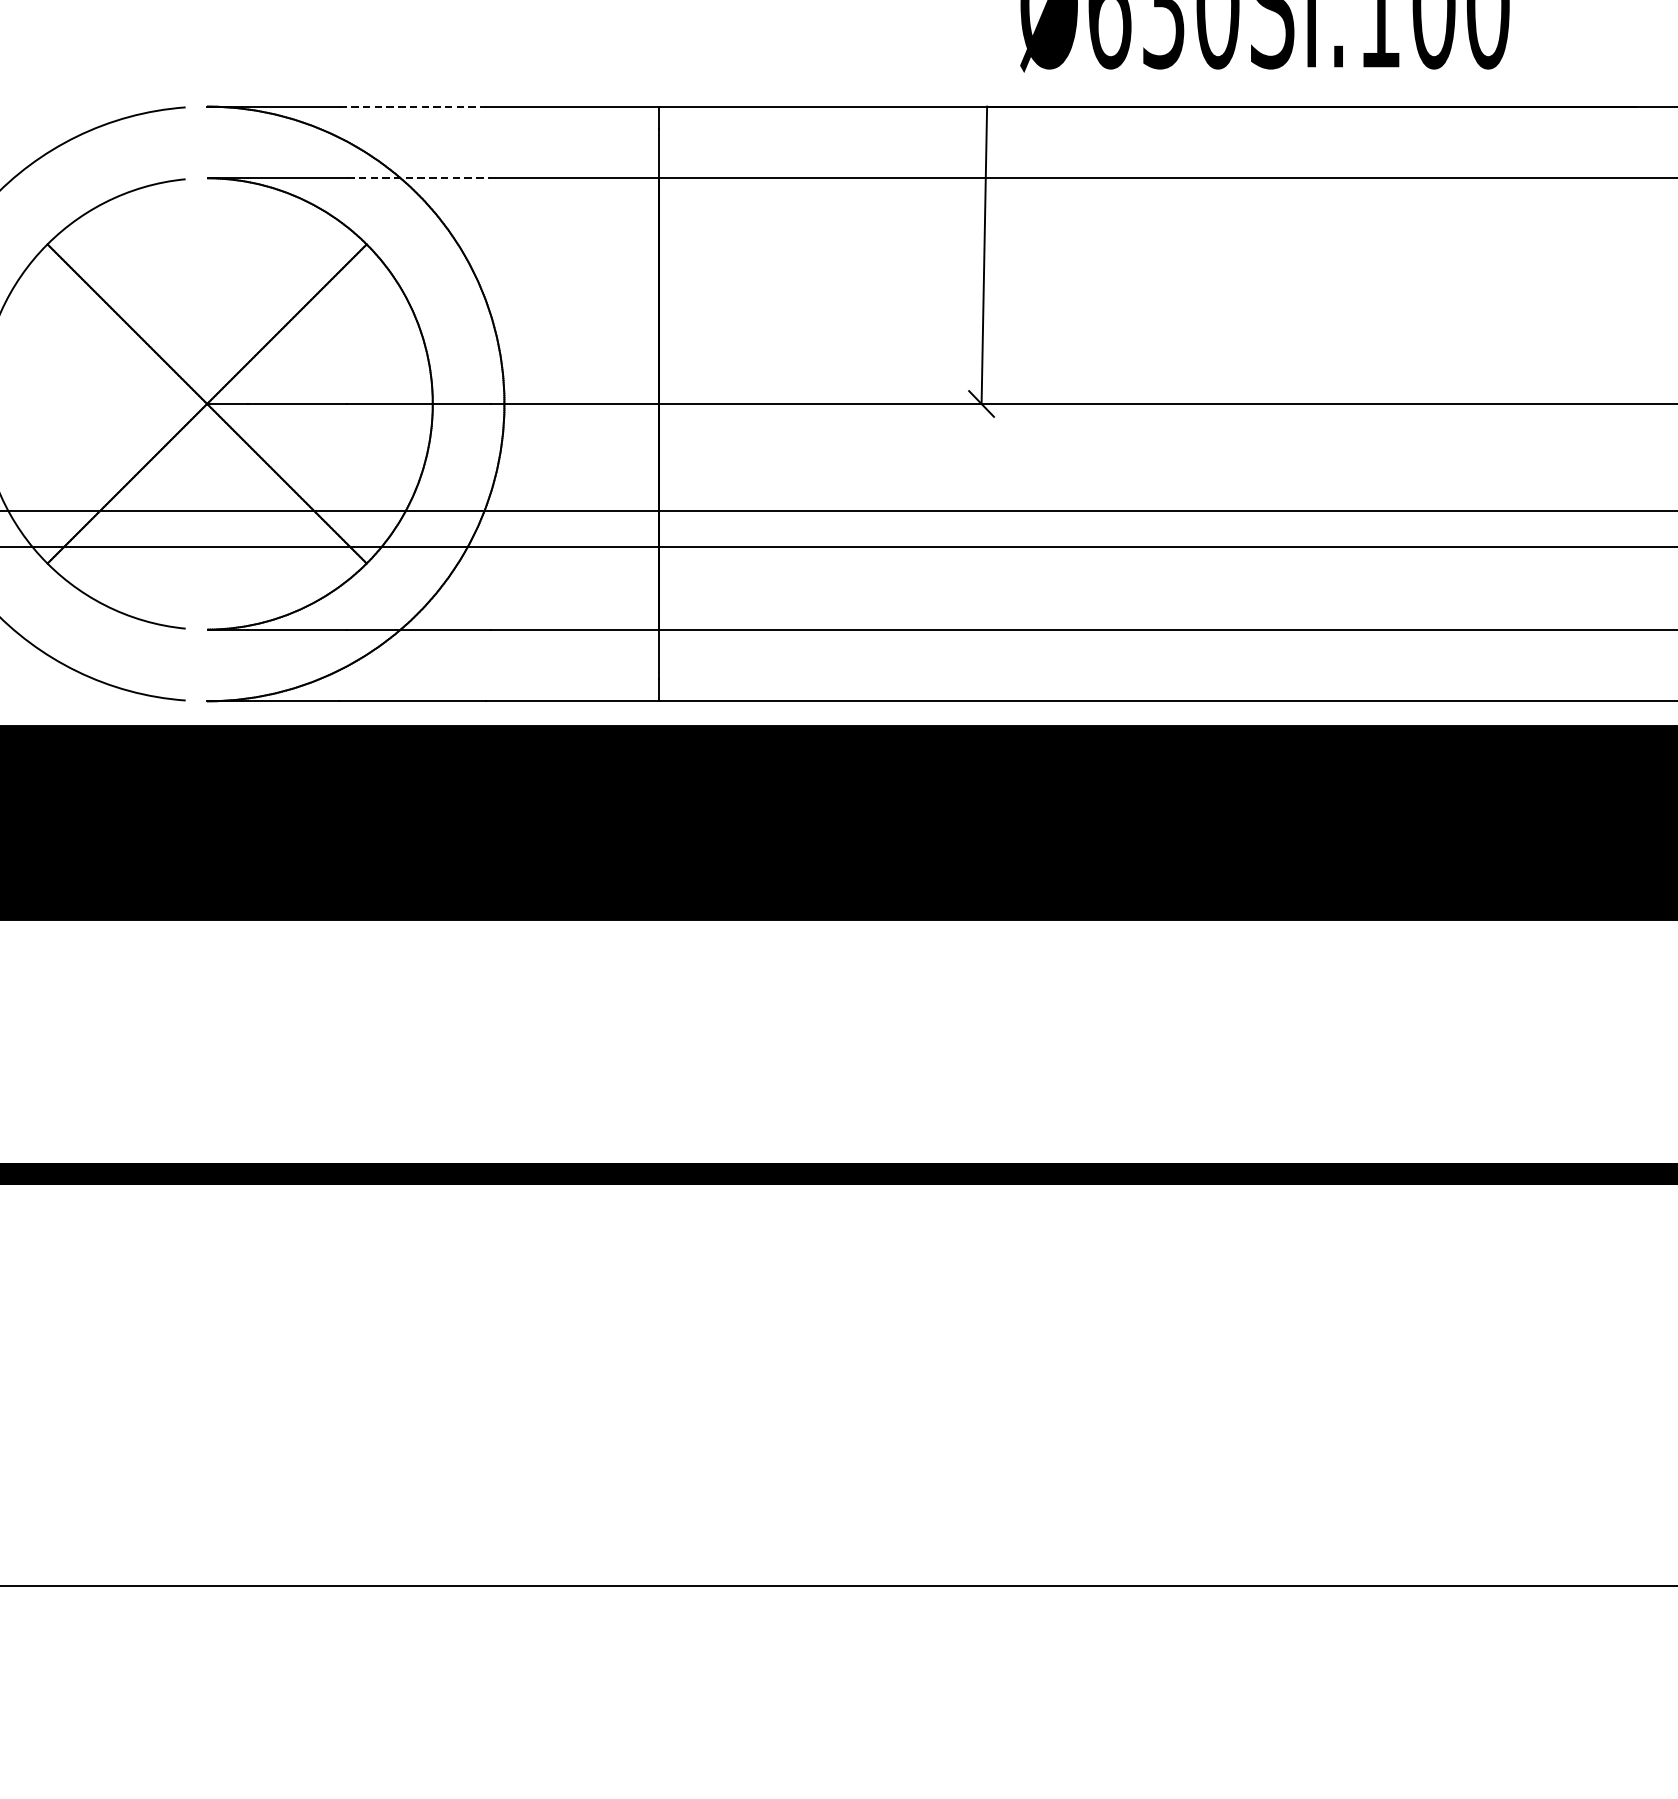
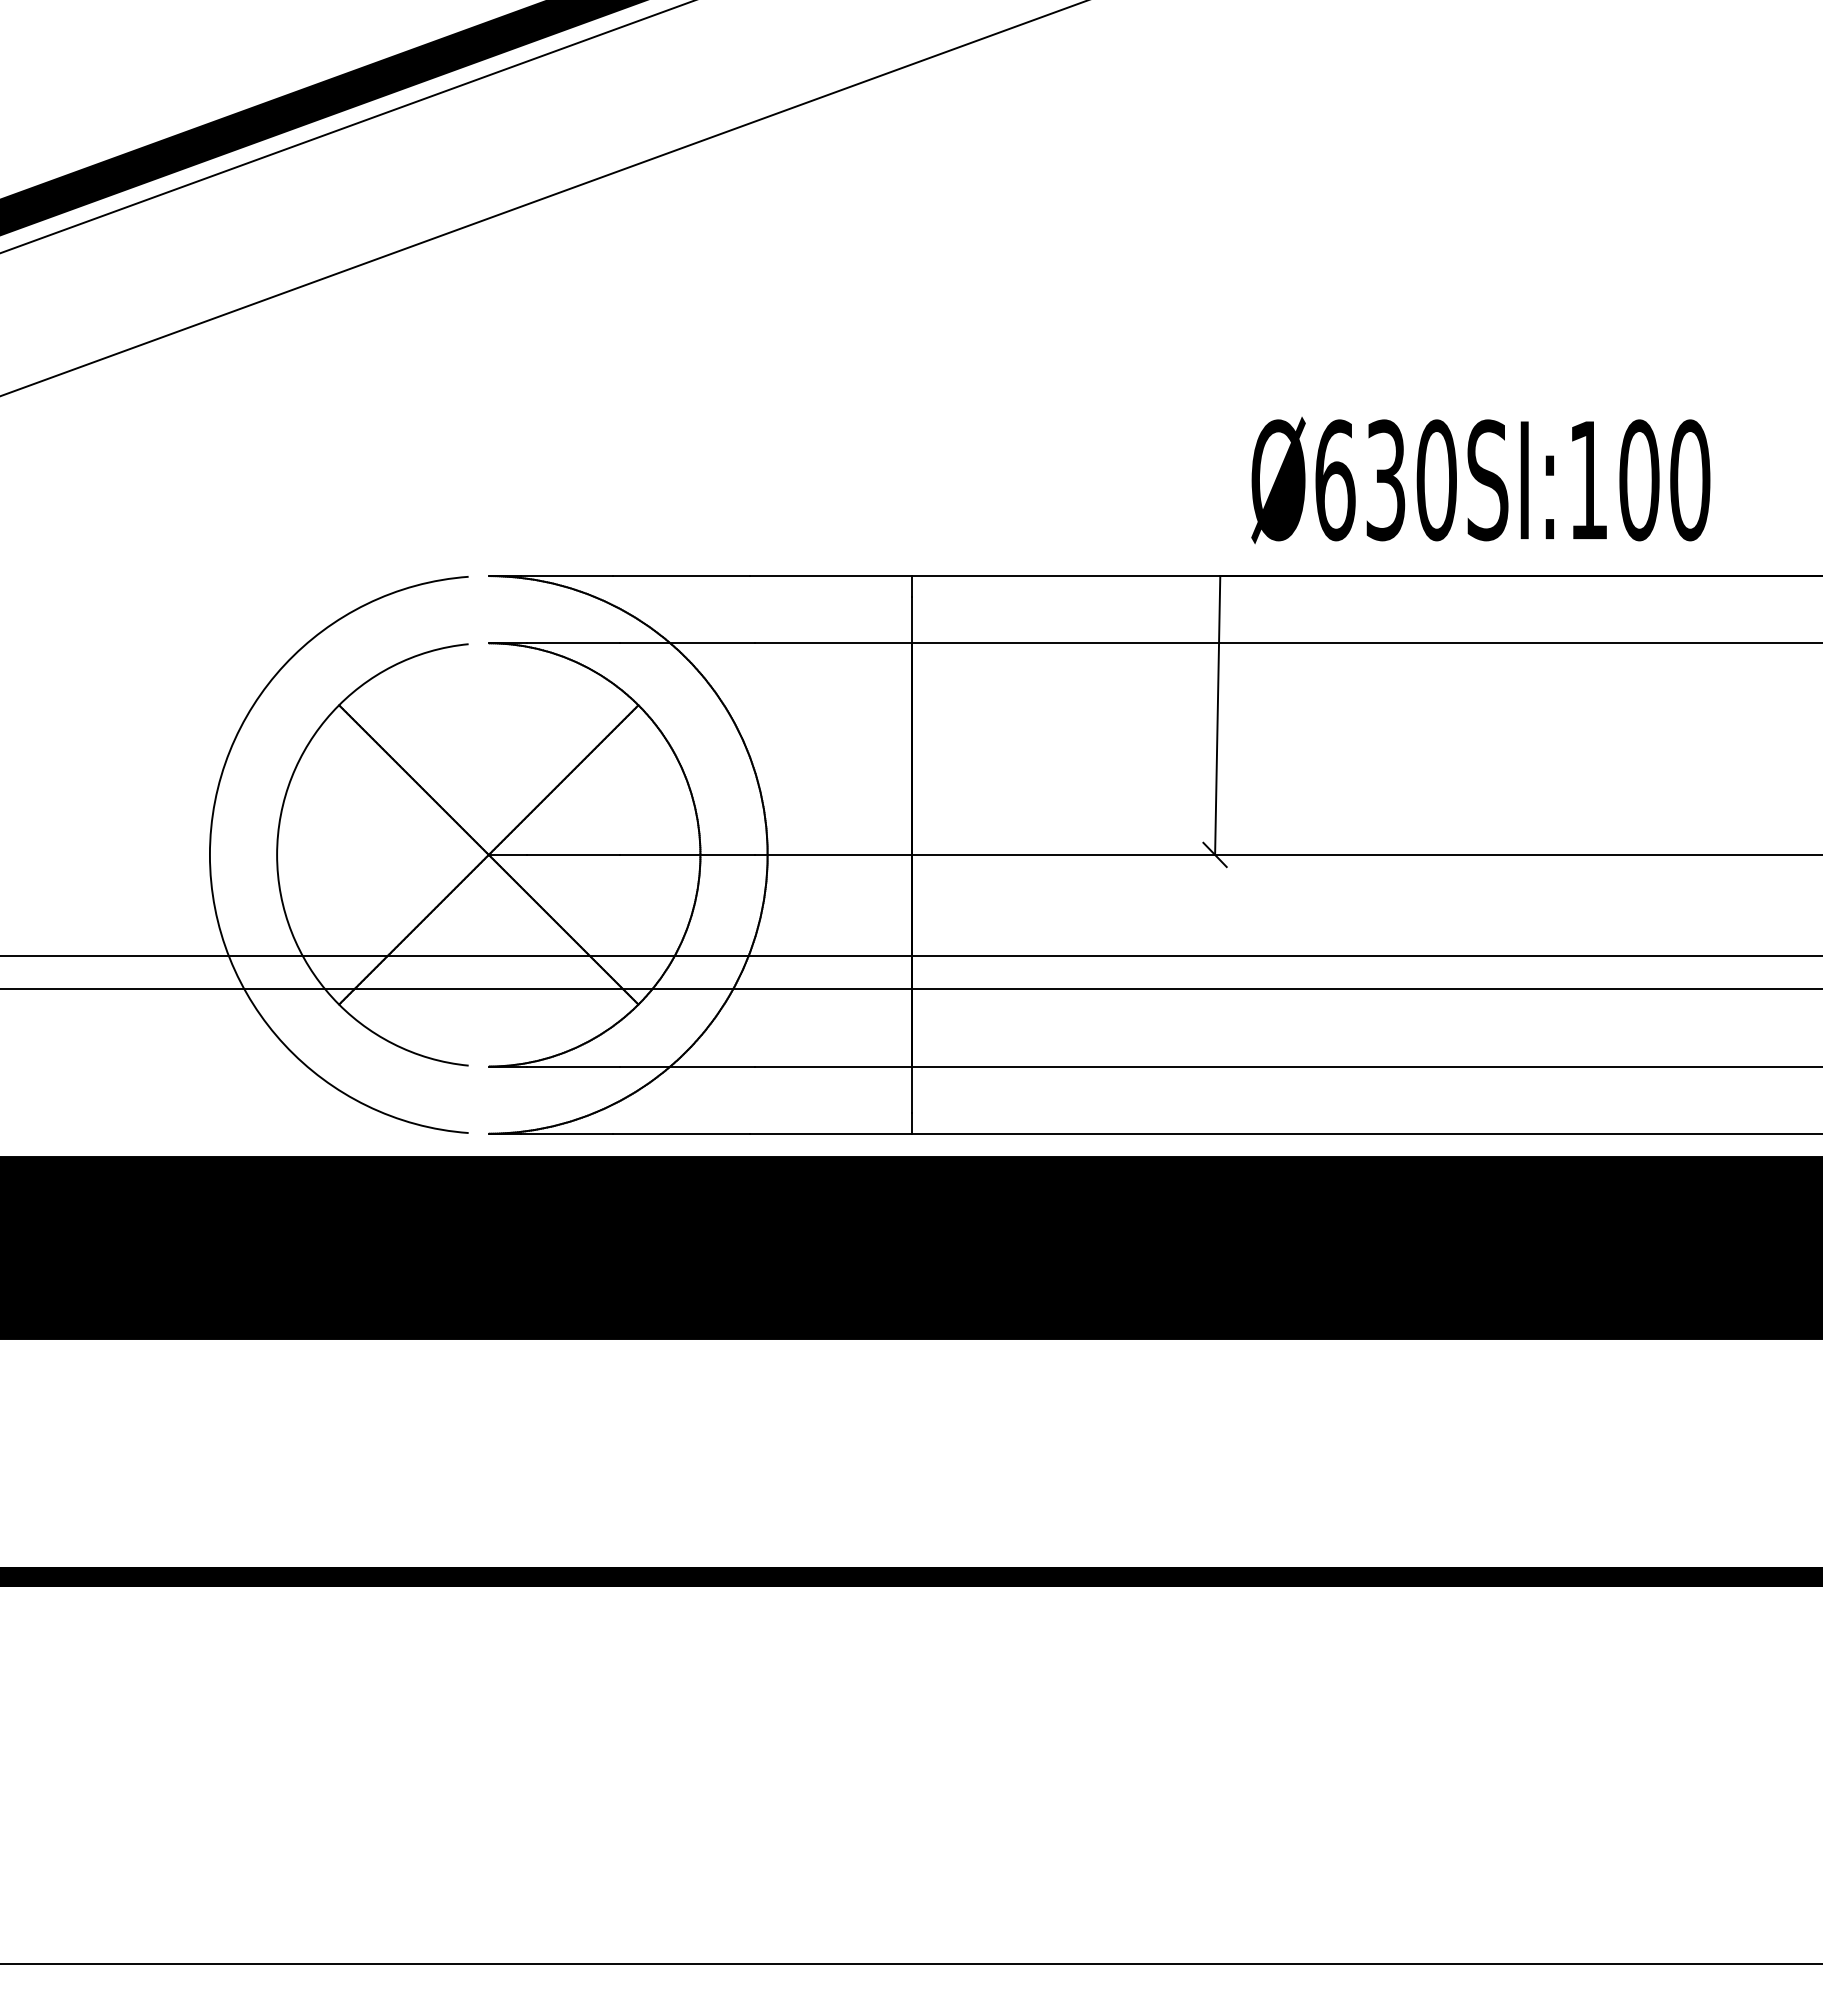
line: (412, 107) -> (681, 576), dashed -> solid
line: (419, 178) -> (687, 643), dashed -> solid

